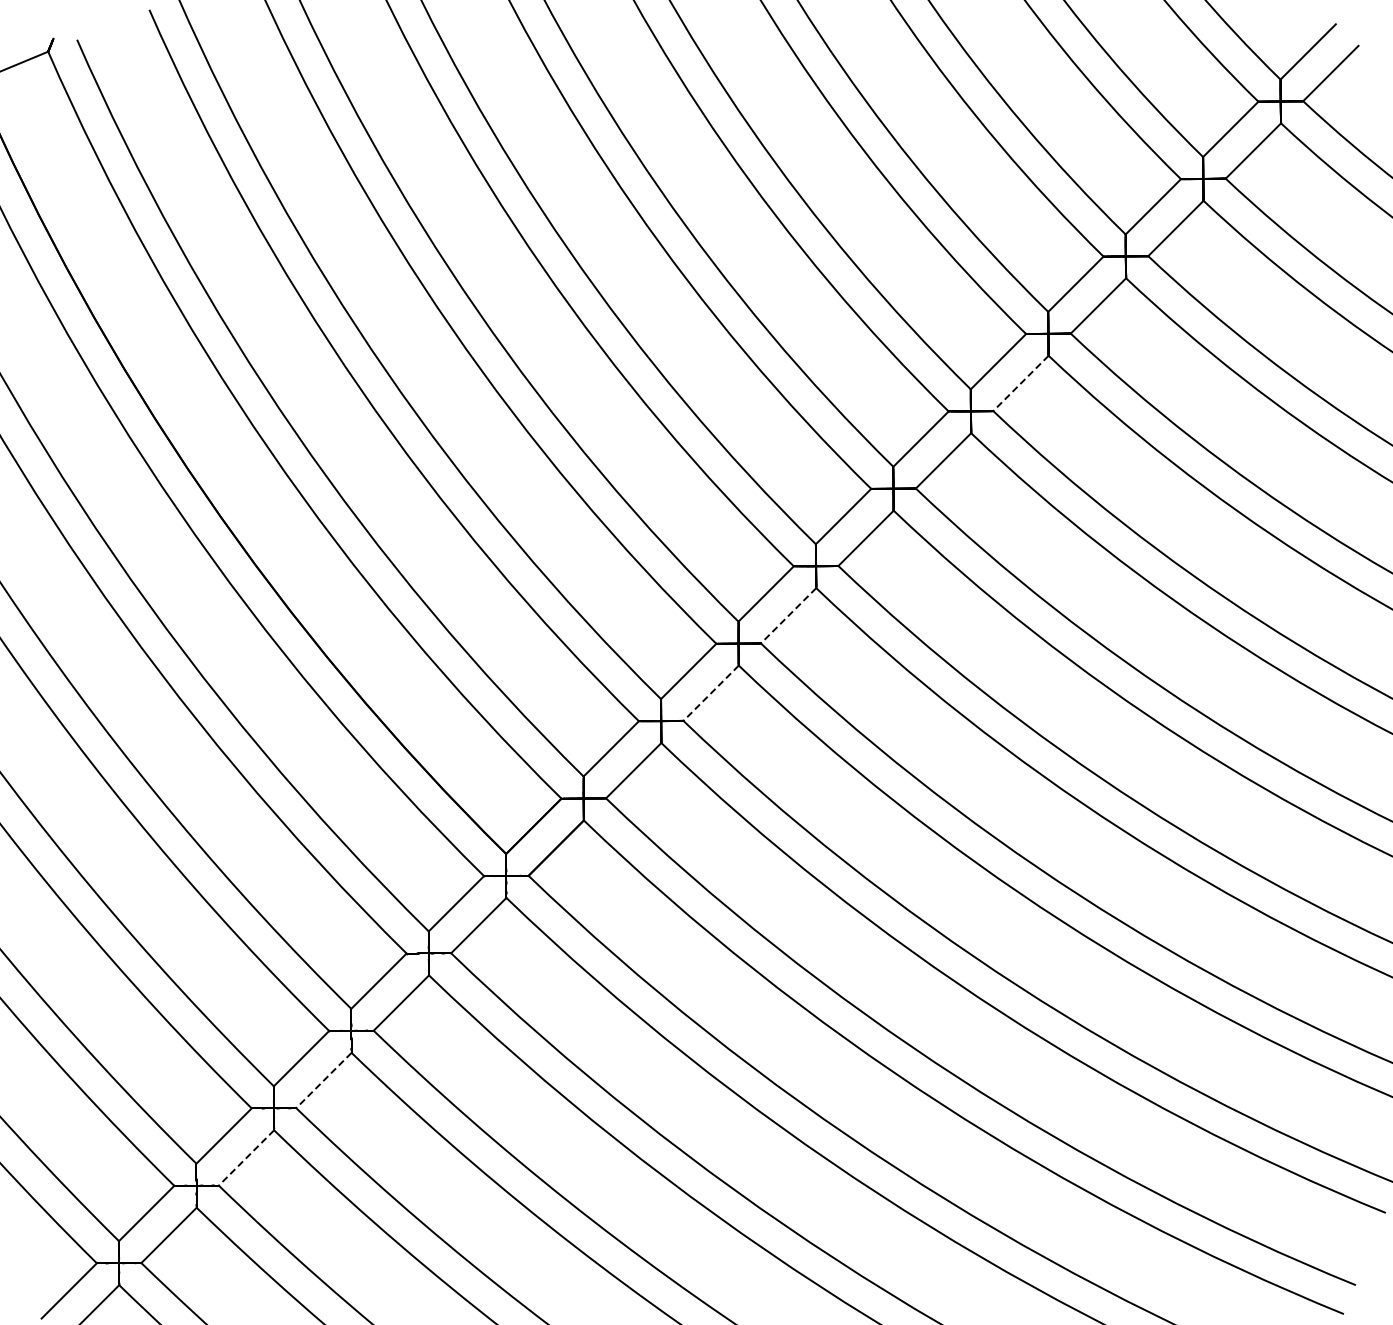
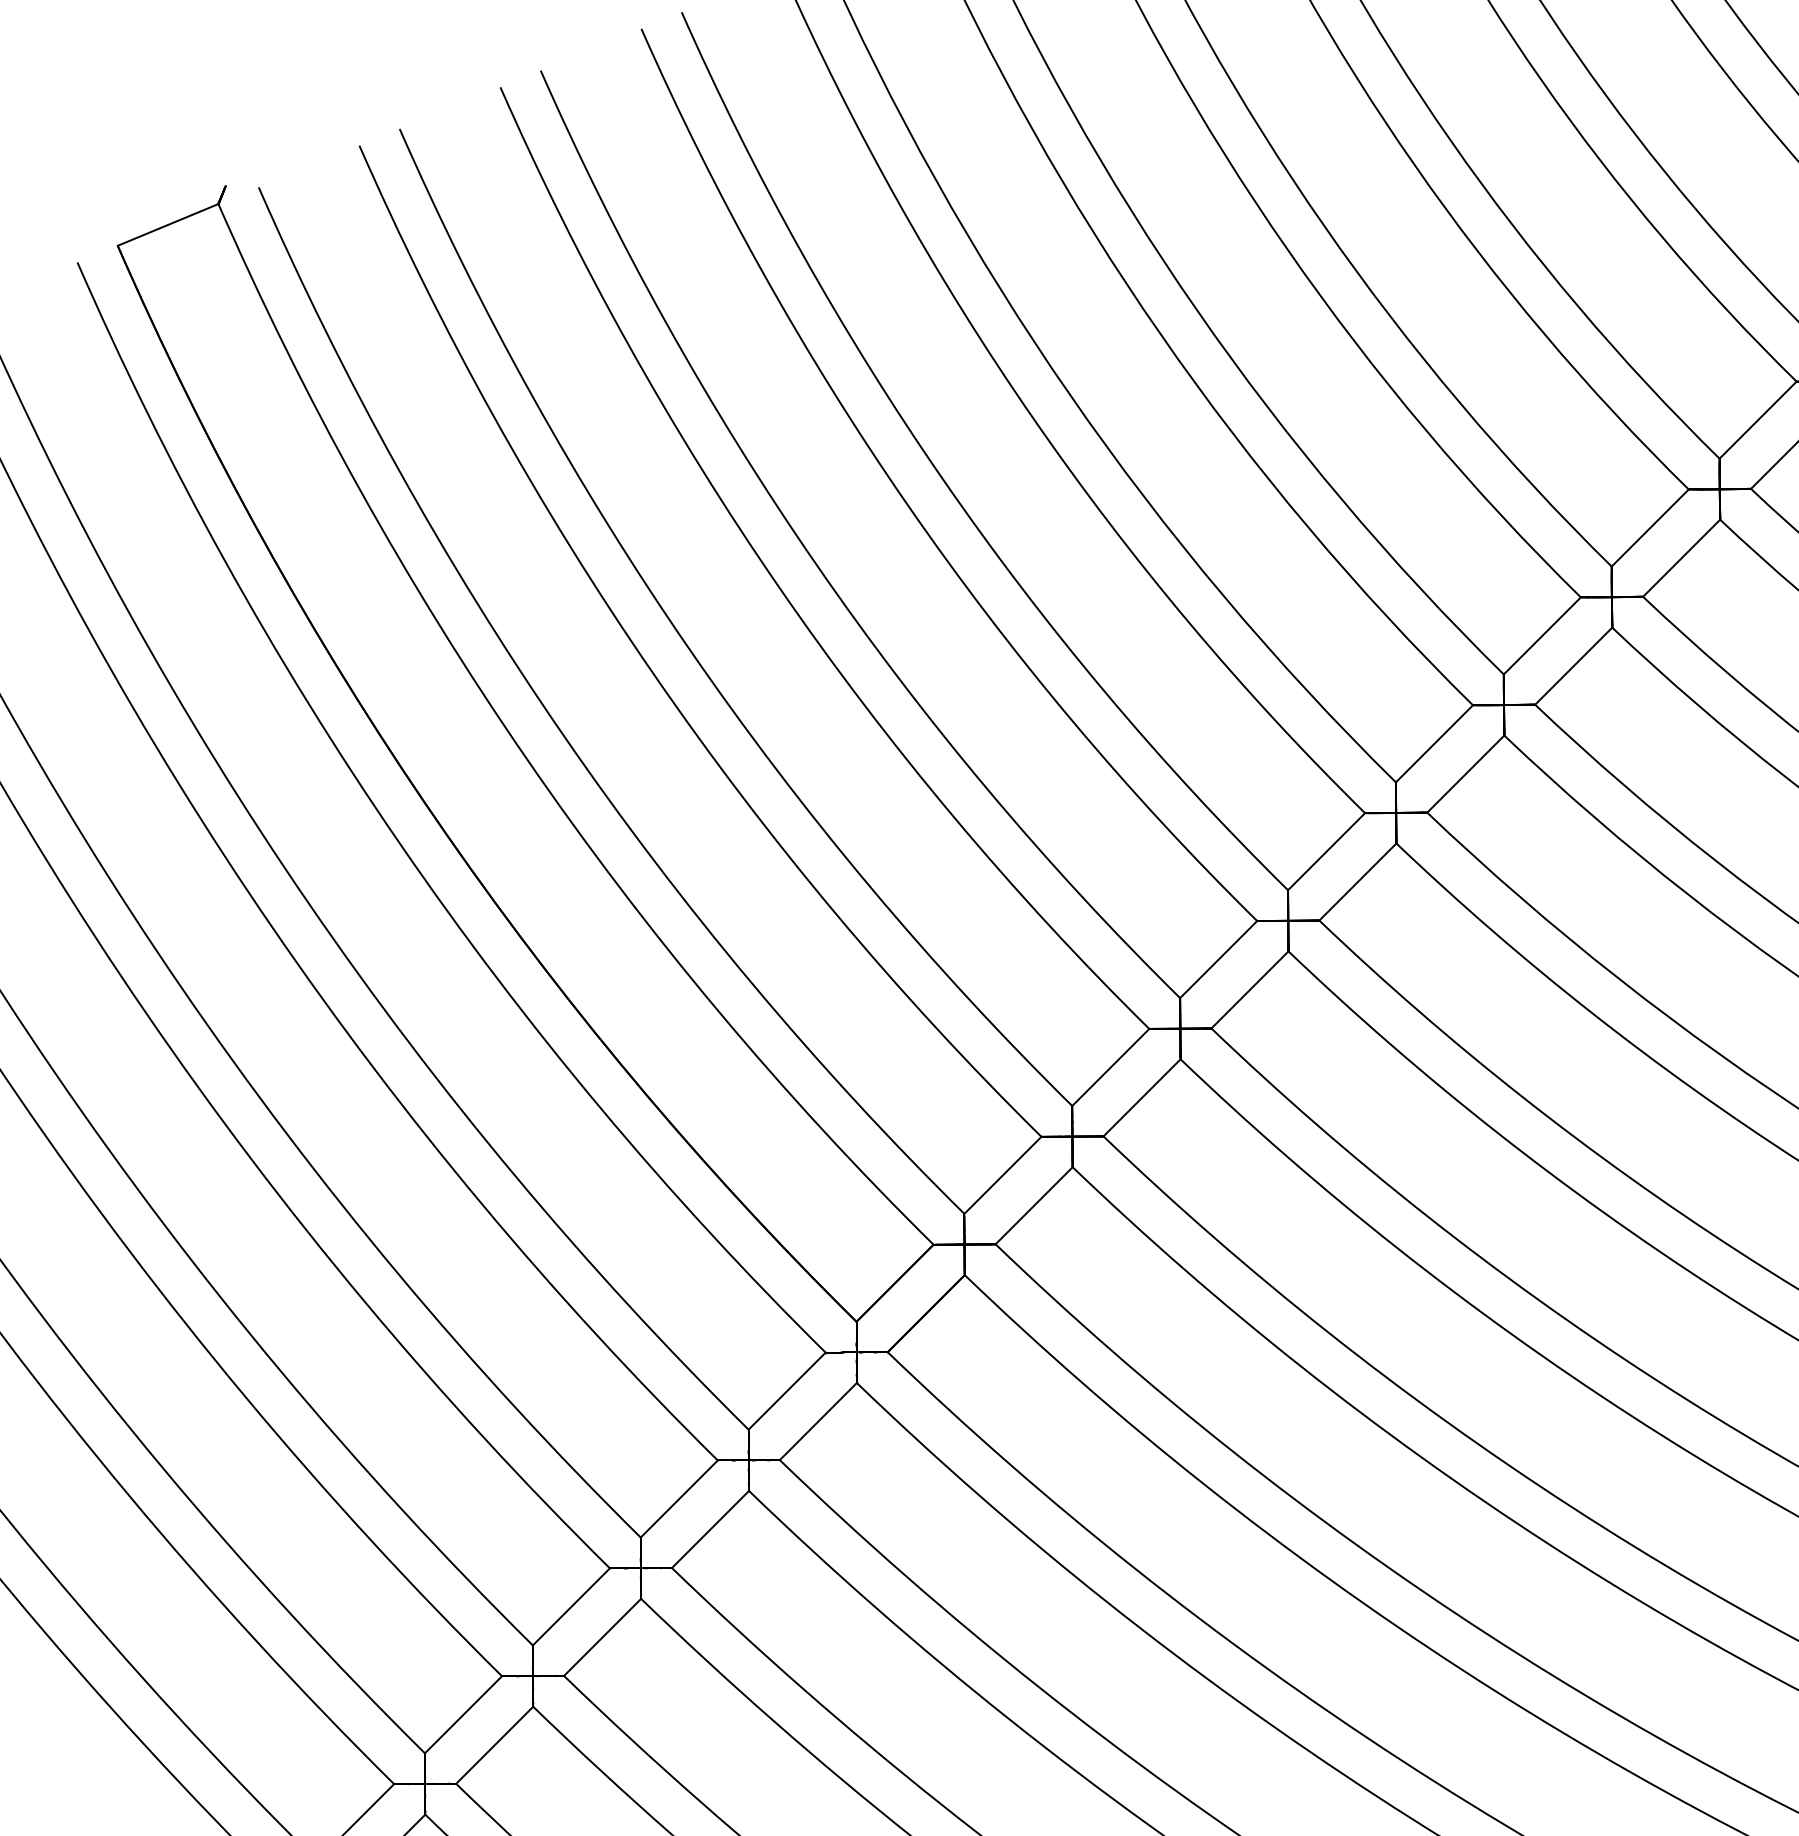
line: (1020, 383) -> (1573, 666), dashed -> solid
line: (788, 616) -> (1249, 990), dashed -> solid
line: (710, 693) -> (1141, 1098), dashed -> solid
line: (323, 1080) -> (601, 1637), dashed -> solid
line: (246, 1158) -> (494, 1746), dashed -> solid

